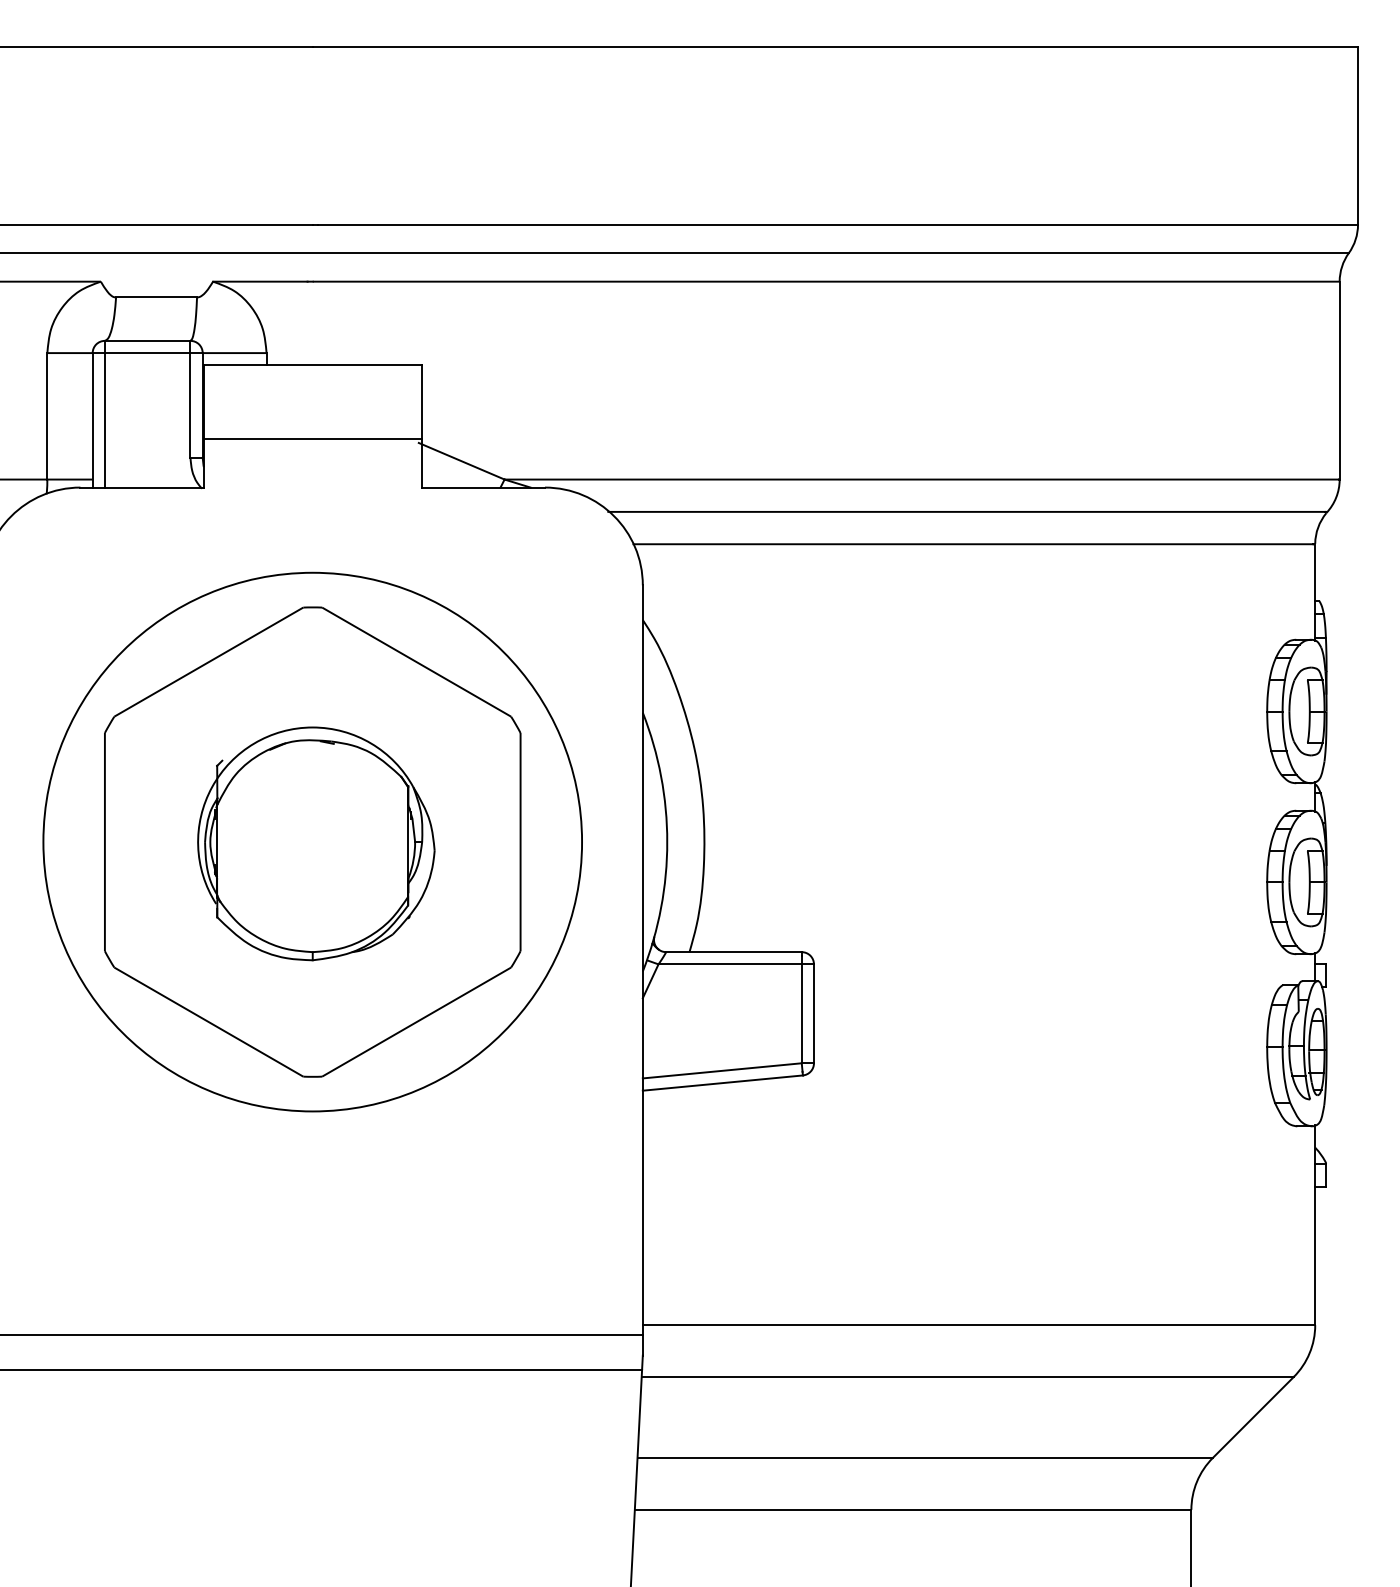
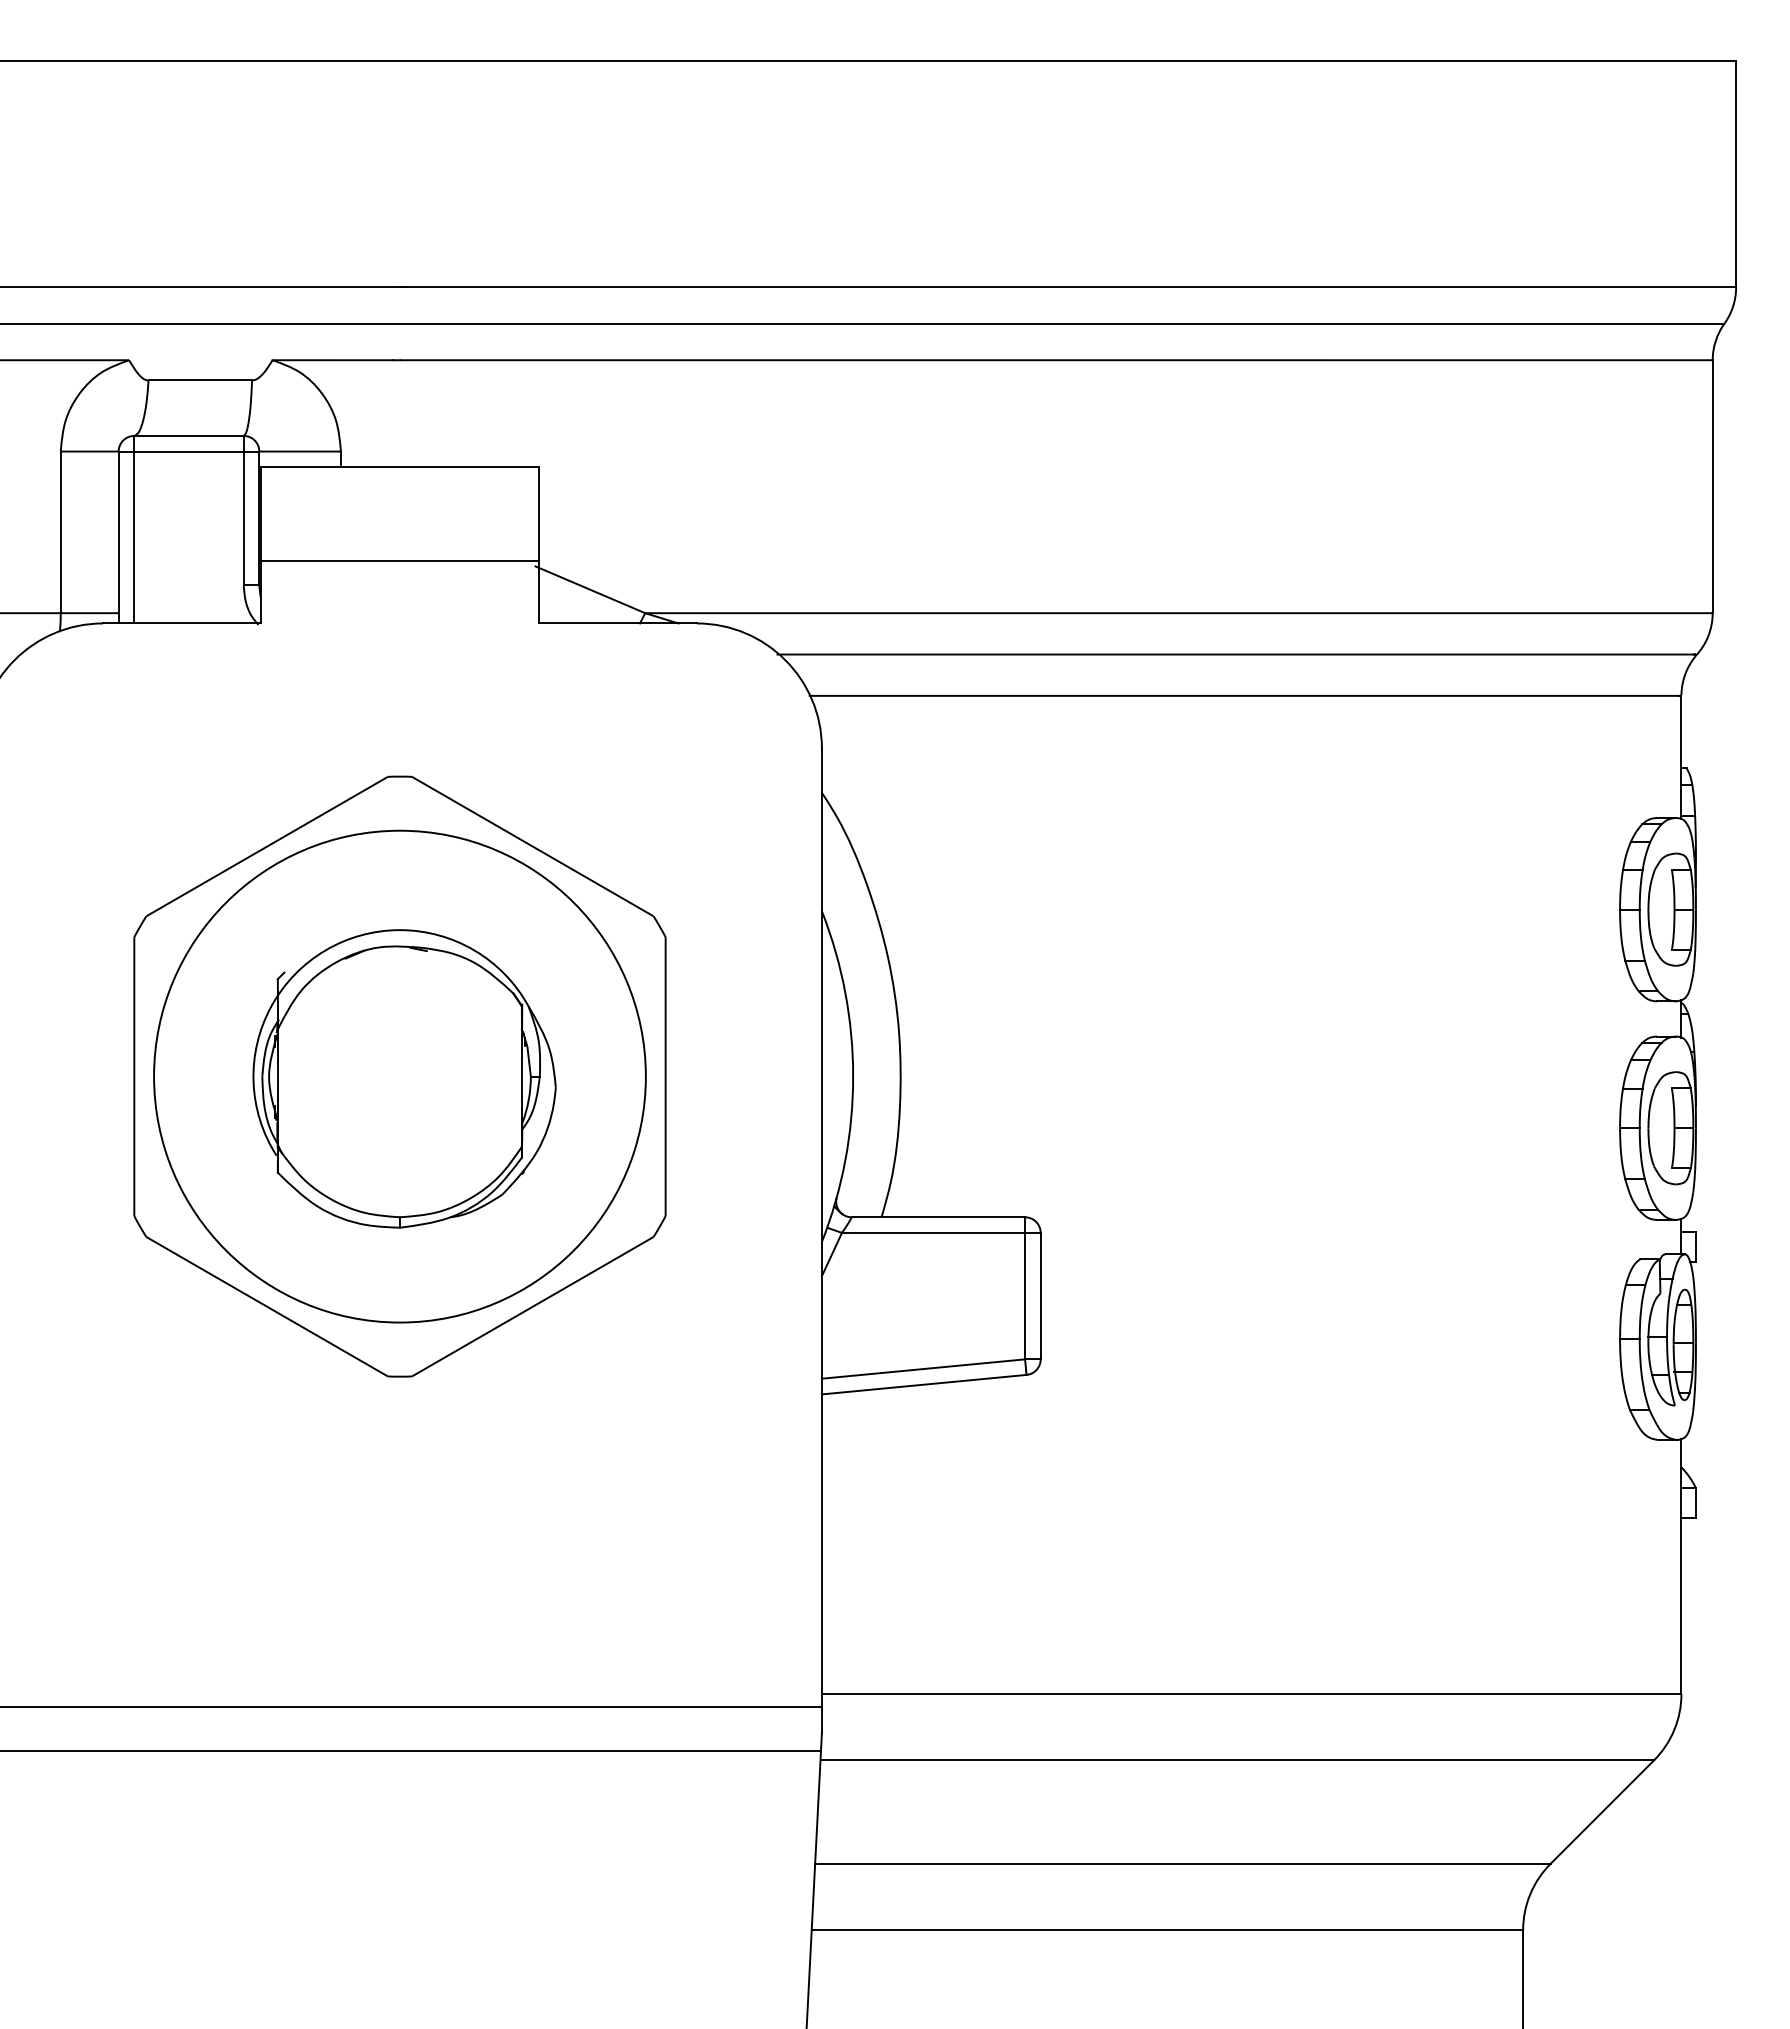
circle: (312, 842) -> (399, 1076), size x0.71

